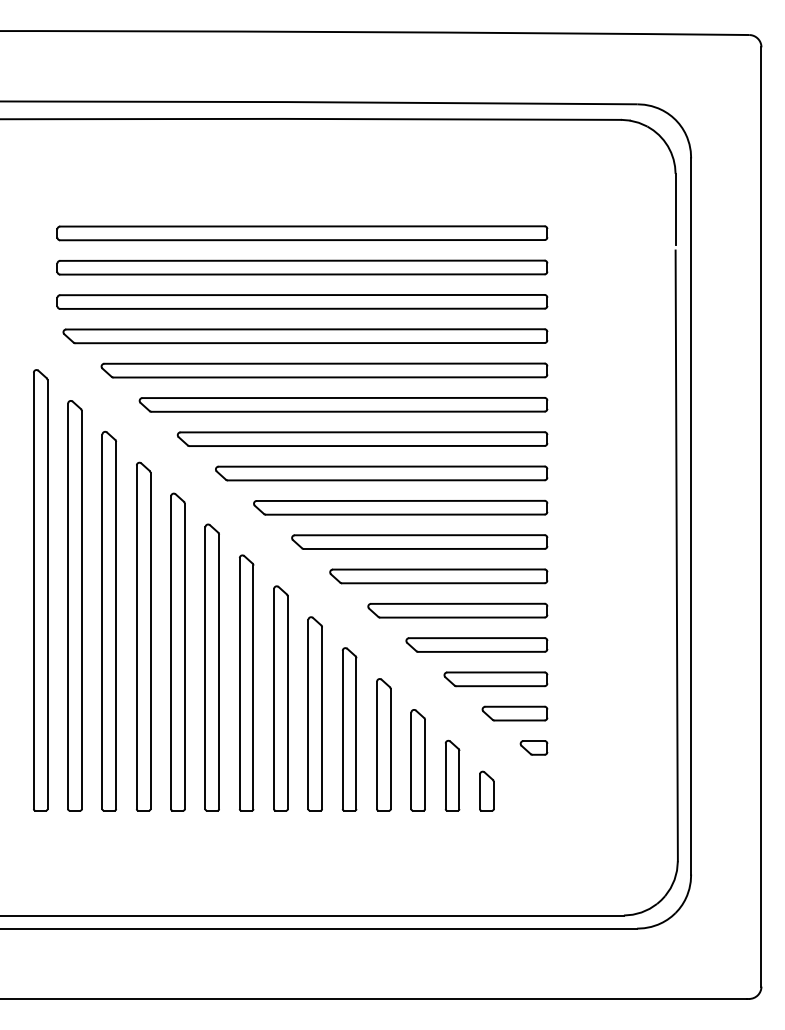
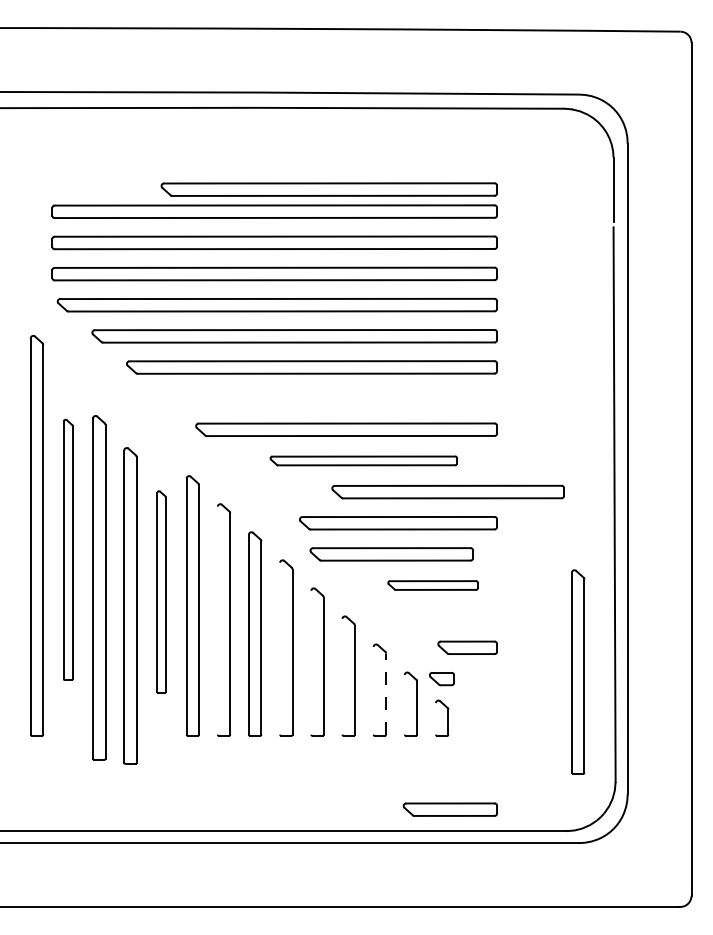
part: (361, 439) -> (328, 189), moved
part: (400, 507) -> (363, 460), size x0.7
part: (418, 541) -> (447, 491), moved
part: (75, 605) -> (68, 549), size x0.7
part: (457, 610) -> (391, 554), moved
part: (109, 620) -> (99, 587), moved
part: (143, 636) -> (130, 605), moved
part: (476, 644) -> (432, 585), size x0.7
part: (177, 651) -> (161, 591), size x0.7
part: (494, 679) -> (449, 809), moved
line: (239, 683) -> (217, 620), removed
line: (308, 714) -> (280, 648), removed
line: (342, 729) -> (311, 662), removed
part: (636, 739) -> (578, 671), added
line: (377, 745) -> (342, 676), removed
part: (533, 748) -> (441, 679), moved
line: (411, 760) -> (373, 690), removed
line: (425, 763) -> (386, 693), solid -> dashed
line: (445, 776) -> (404, 704), removed
line: (479, 791) -> (435, 718), removed

